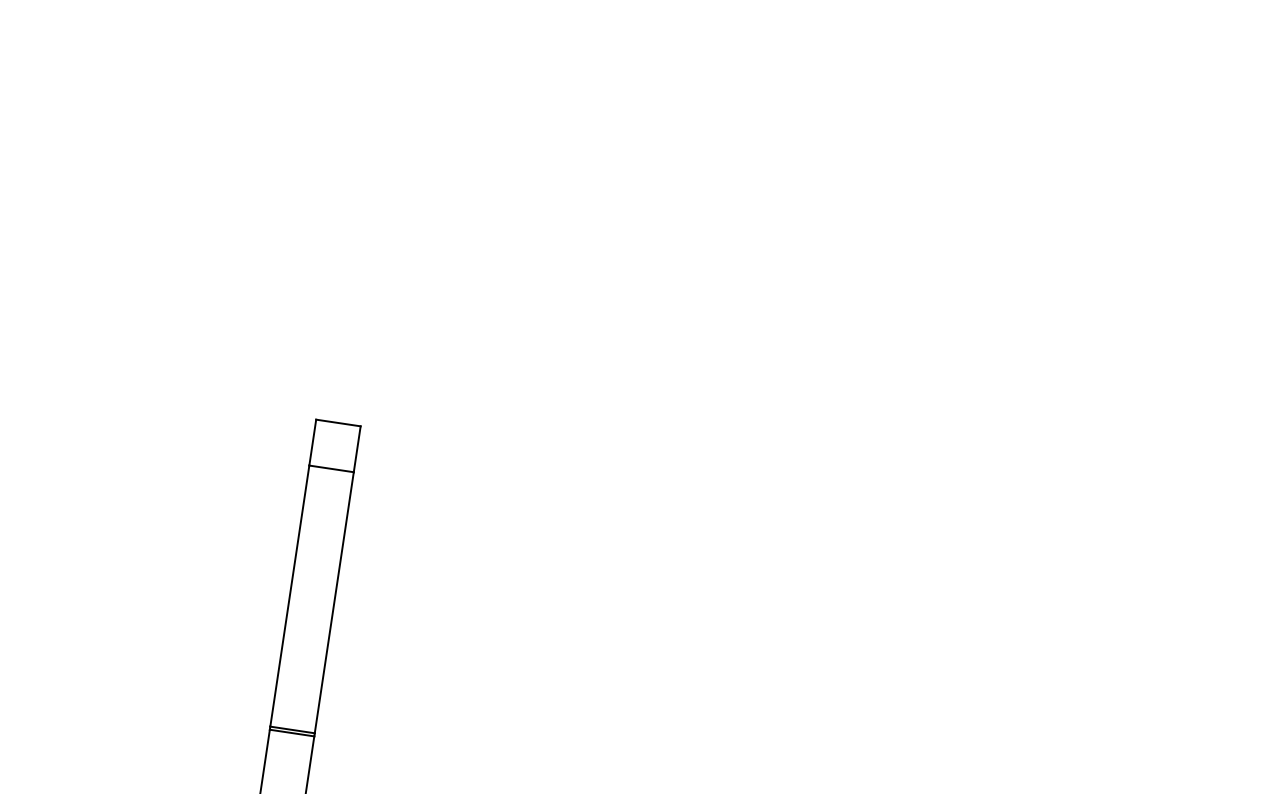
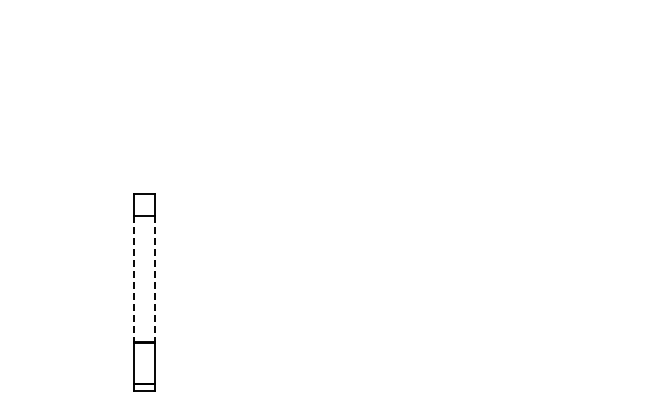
line: (289, 597) -> (133, 279), solid -> dashed
line: (334, 604) -> (155, 279), solid -> dashed

